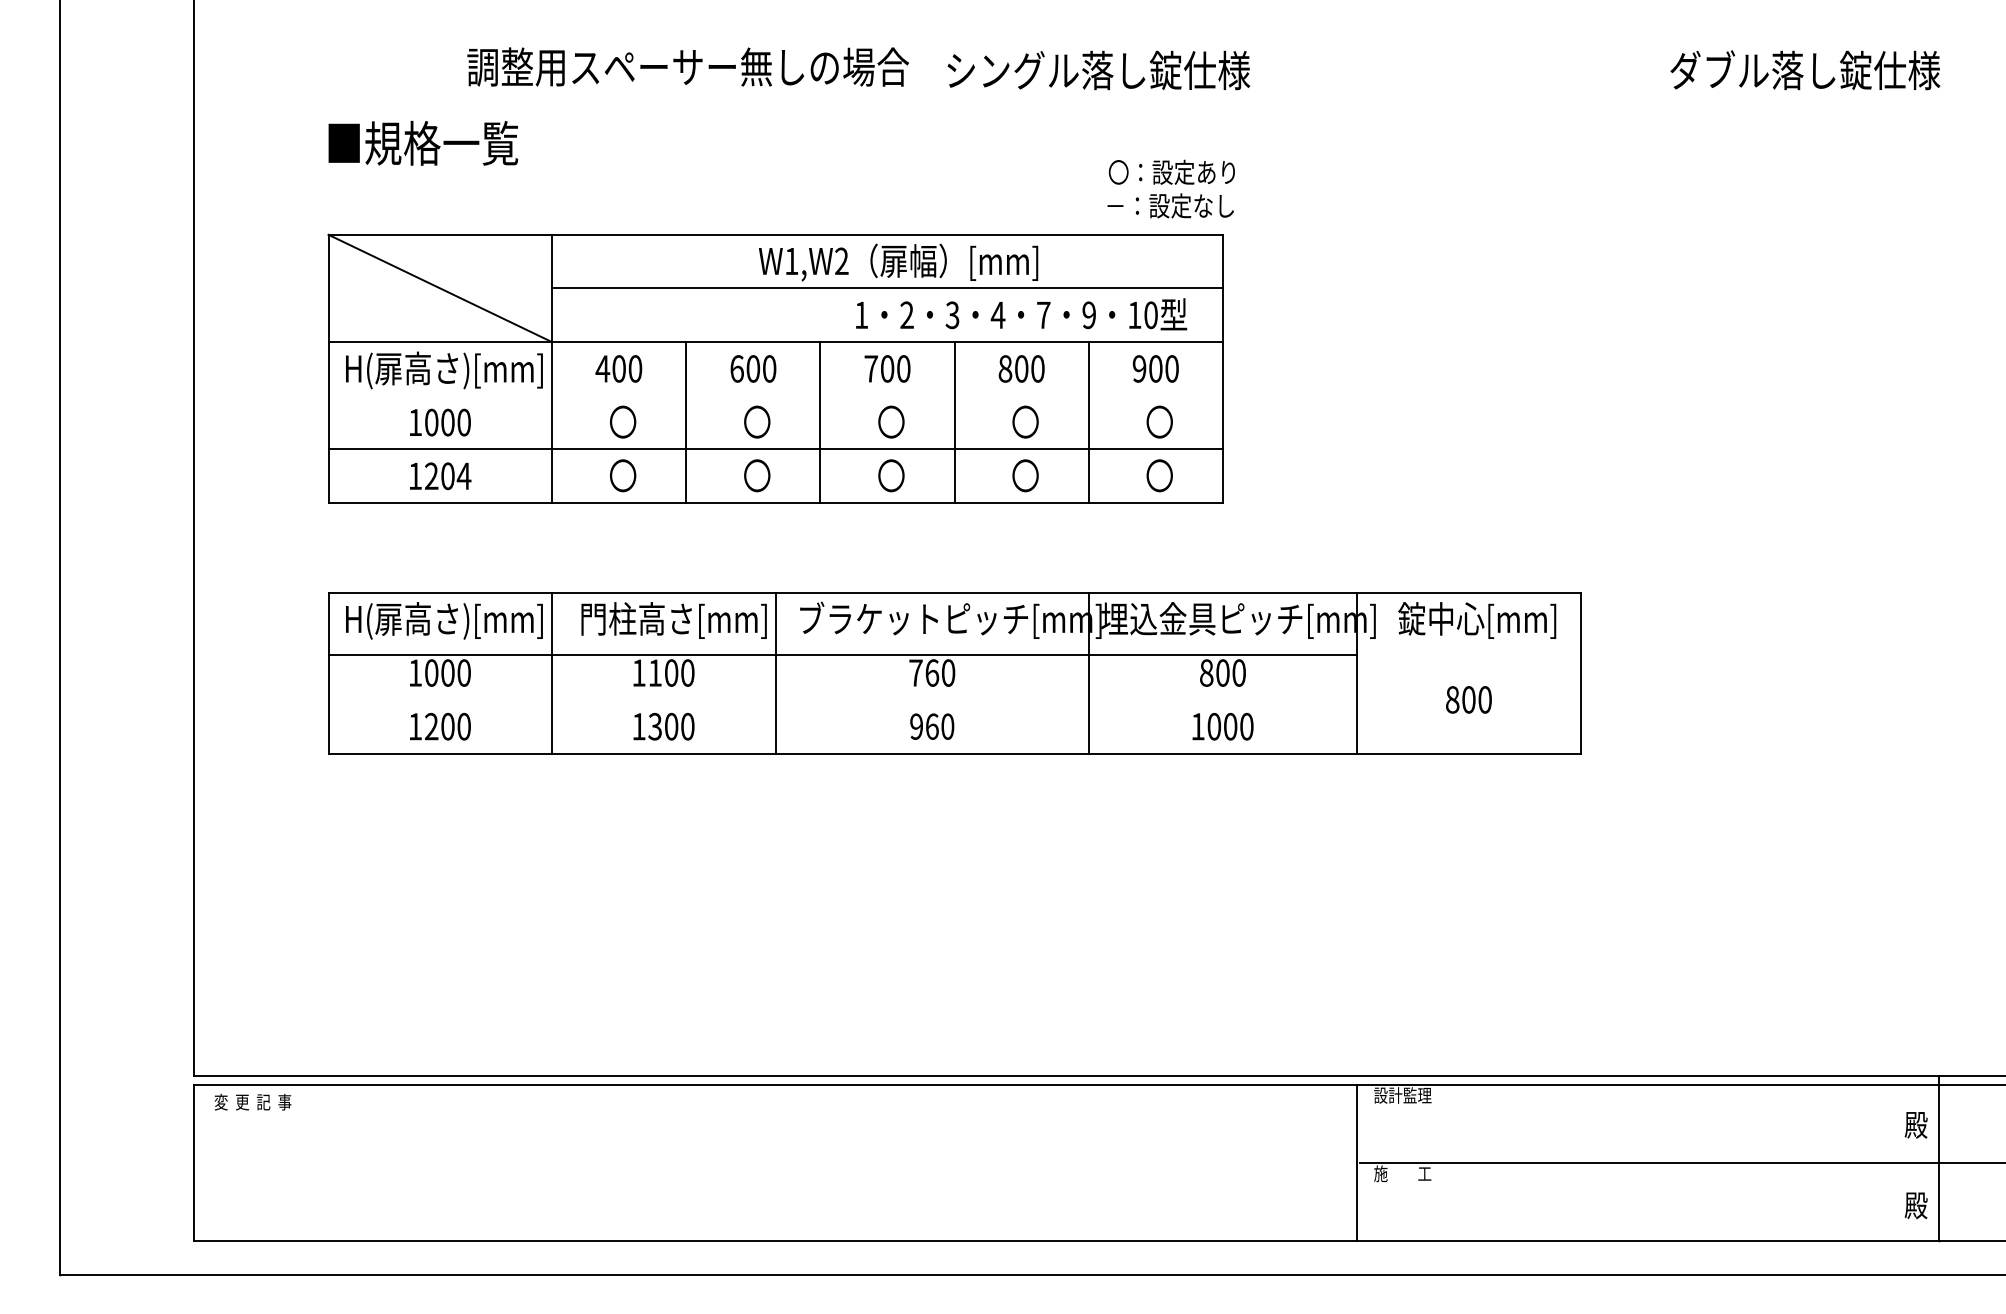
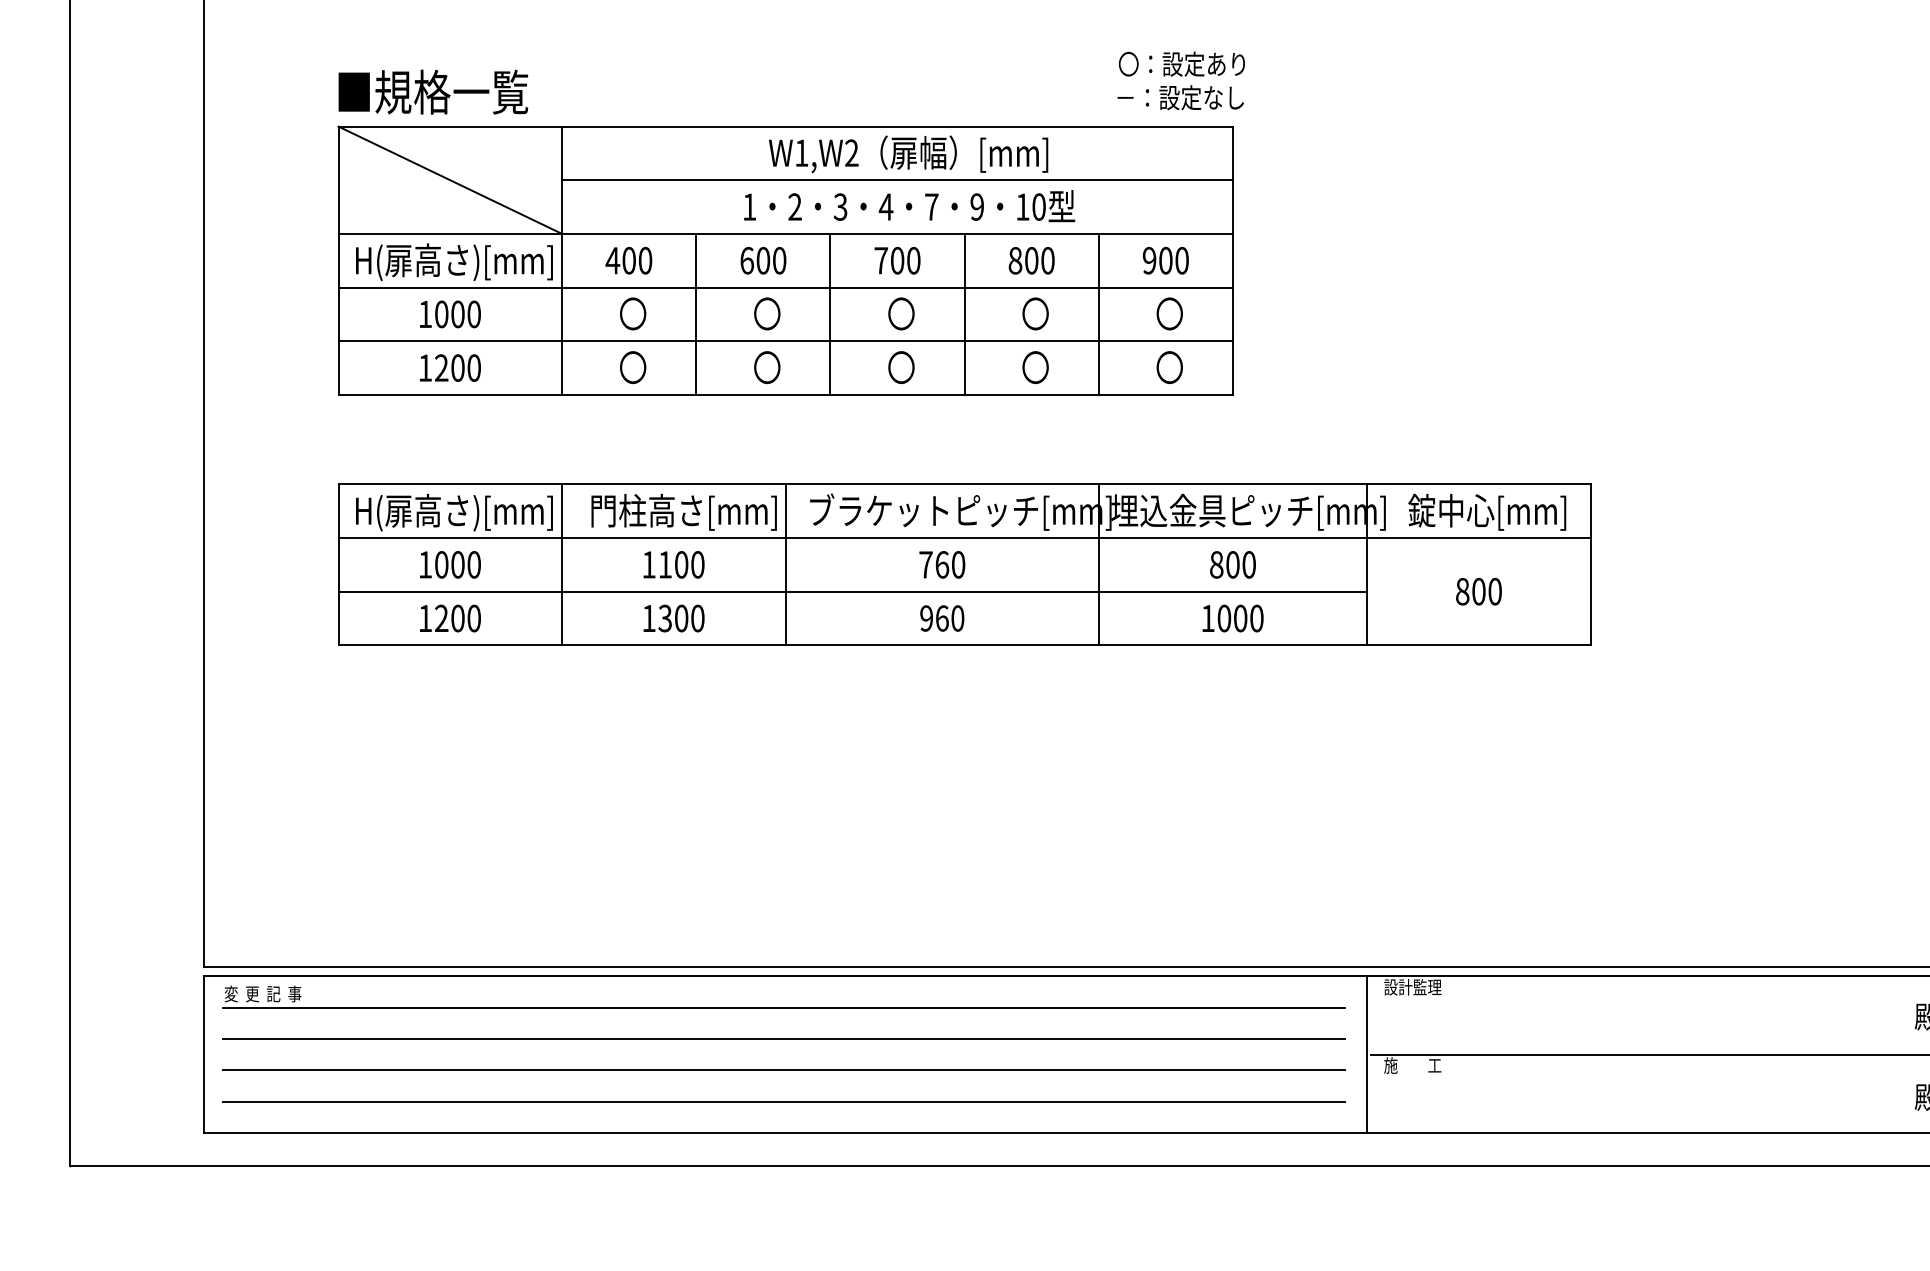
text: (423, 142) -> (433, 91), moved
text: (1021, 314) -> (909, 206), moved
line: (775, 395) -> (785, 287), added
text: (463, 476) -> (473, 368), 1204 -> 1200
line: (954, 646) -> (964, 538), added
line: (842, 654) -> (852, 591), moved
line: (773, 1115) -> (783, 1007), added
line: (773, 1147) -> (783, 1039), added
line: (773, 1178) -> (783, 1070), added
line: (773, 1209) -> (783, 1101), added

